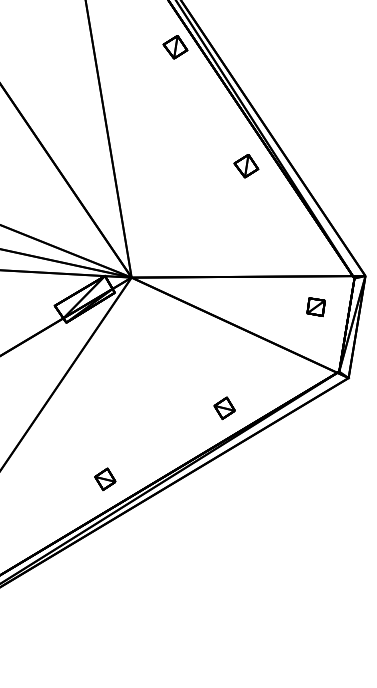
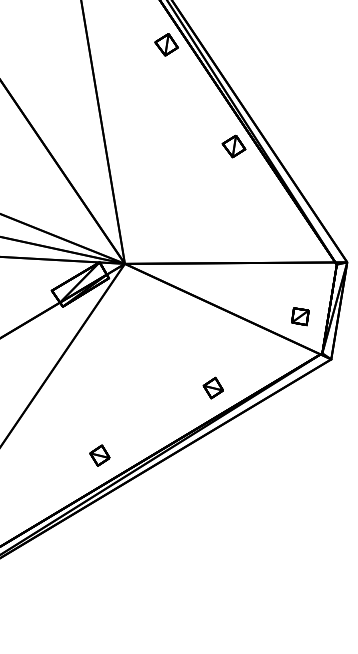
part: (246, 166) -> (234, 146), moved
part: (315, 306) -> (299, 316), moved

